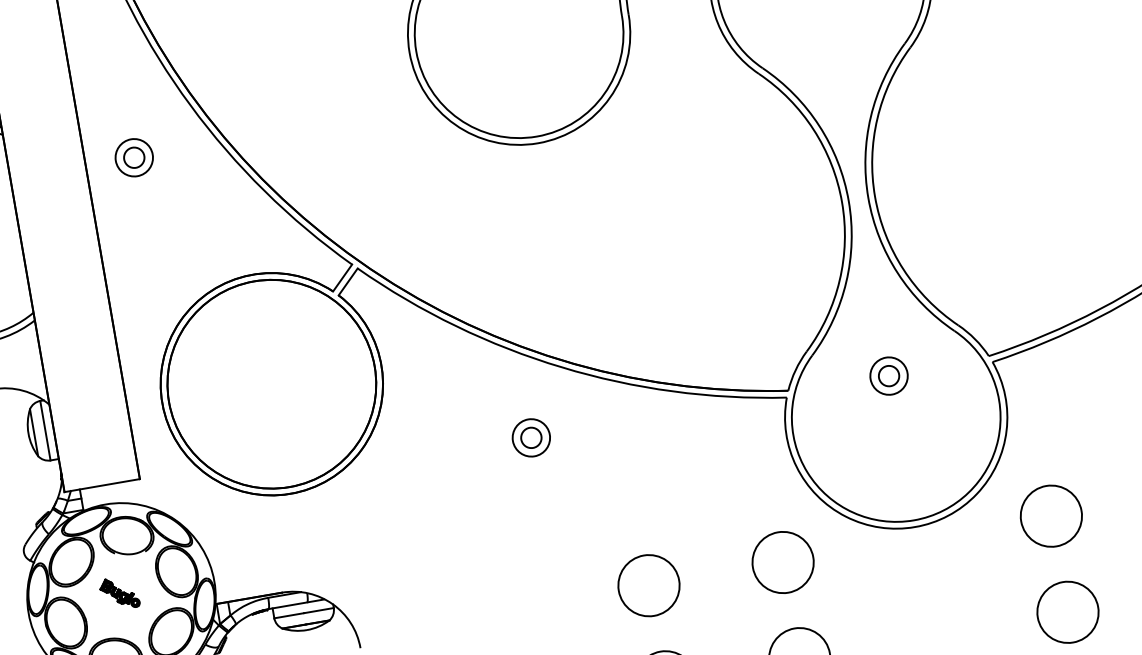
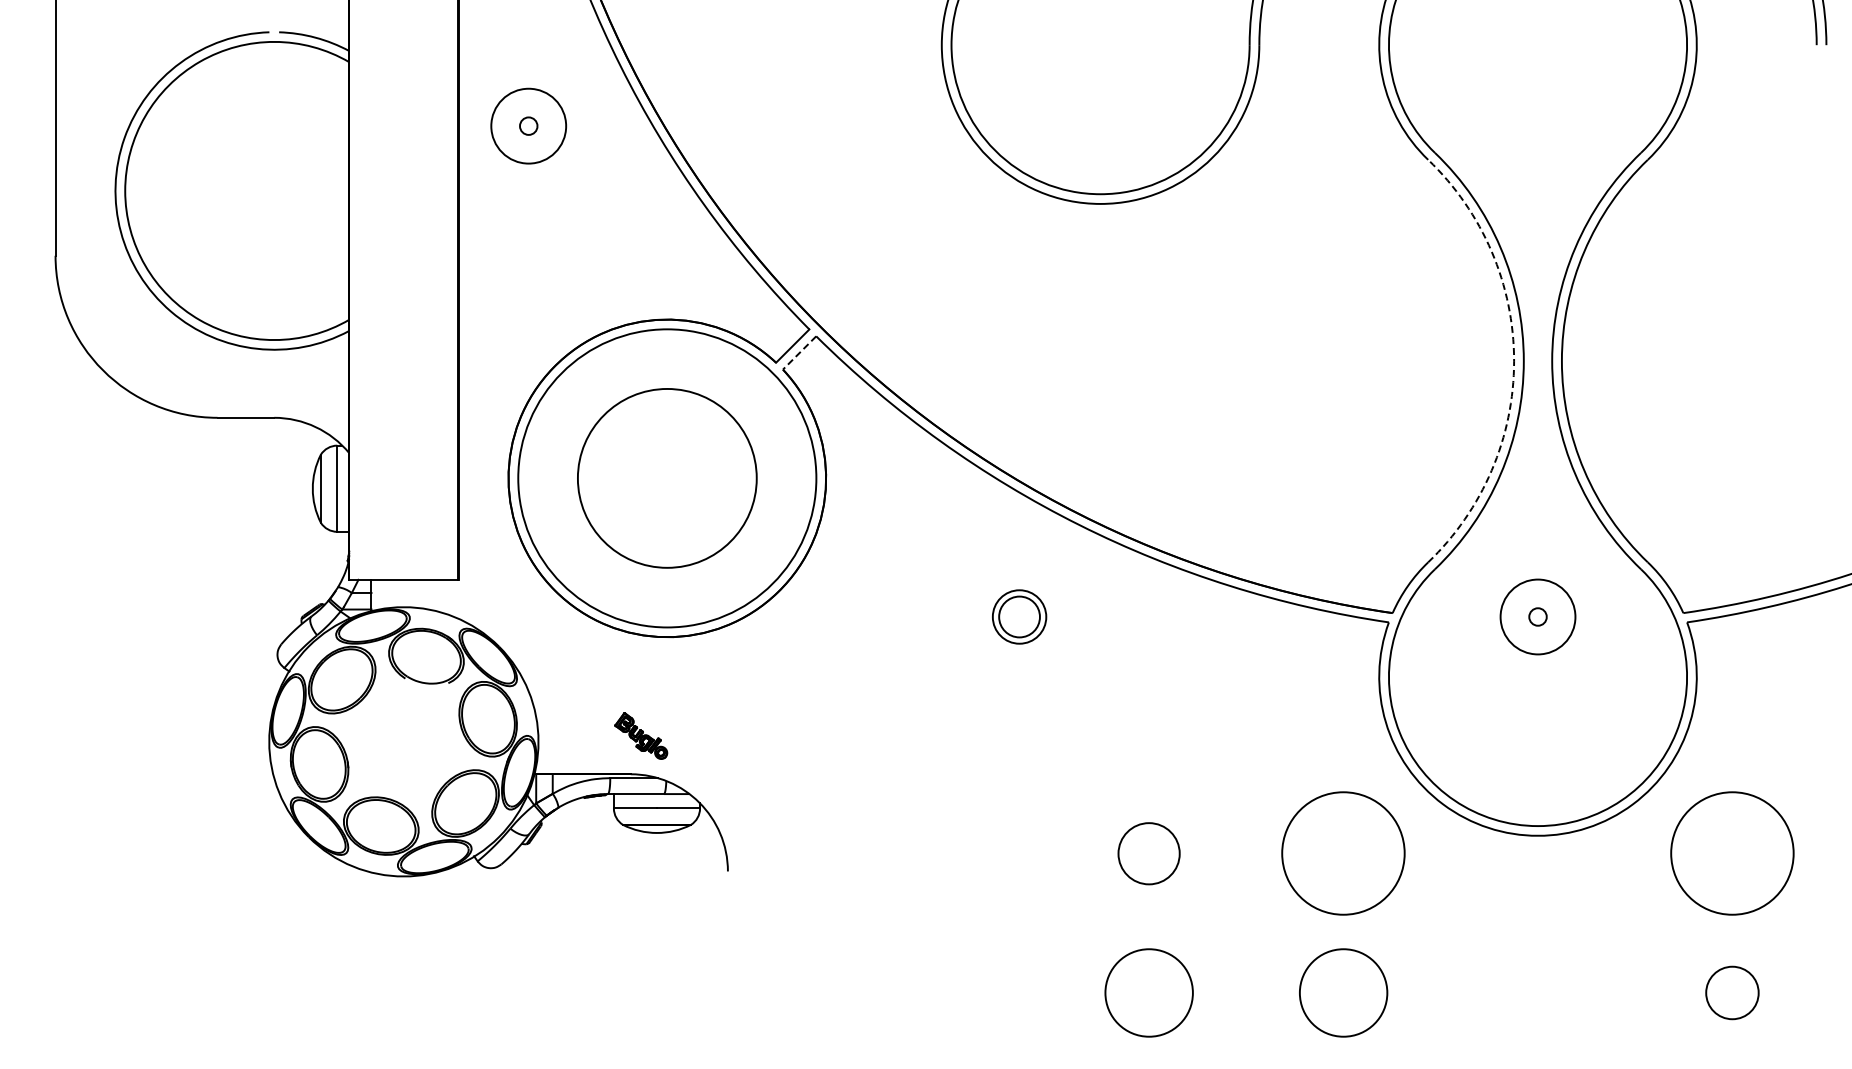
circle: (134, 157) -> (528, 125), size x0.6
circle: (134, 157) -> (528, 125), size x1.4
arc: (842, 202) -> (1514, 361), solid -> dashed
line: (348, 281) -> (799, 352), solid -> dashed
circle: (888, 375) -> (1537, 616), size x0.6
circle: (888, 375) -> (1537, 616), size x1.4
circle: (271, 384) -> (667, 478), size x0.6
circle: (531, 437) -> (1019, 616), size x1.4
circle: (1051, 516) -> (1732, 853), size x1.4
circle: (783, 562) -> (1343, 853), size x1.4
circle: (648, 585) -> (1148, 853), size x0.7
part: (119, 593) -> (641, 735), moved
circle: (1067, 611) -> (1732, 992), size x0.6

